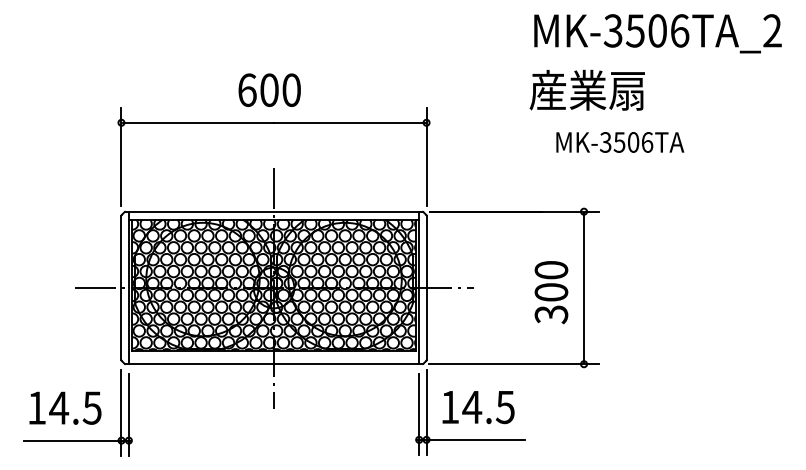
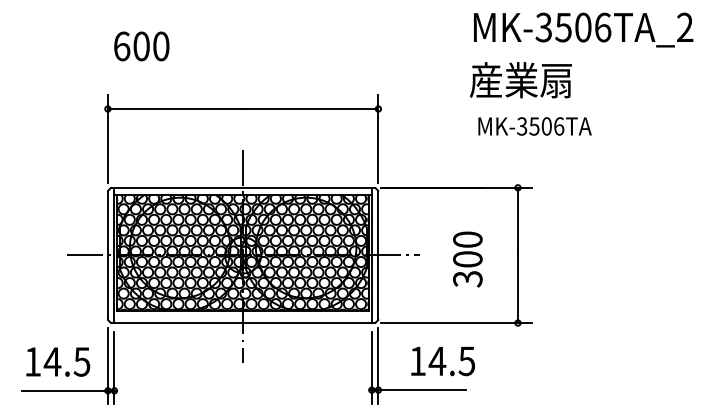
text: (269, 89) -> (141, 45), moved
text: (620, 142) -> (535, 126), moved
text: (551, 292) -> (467, 259), moved
text: (478, 407) -> (443, 361), moved

